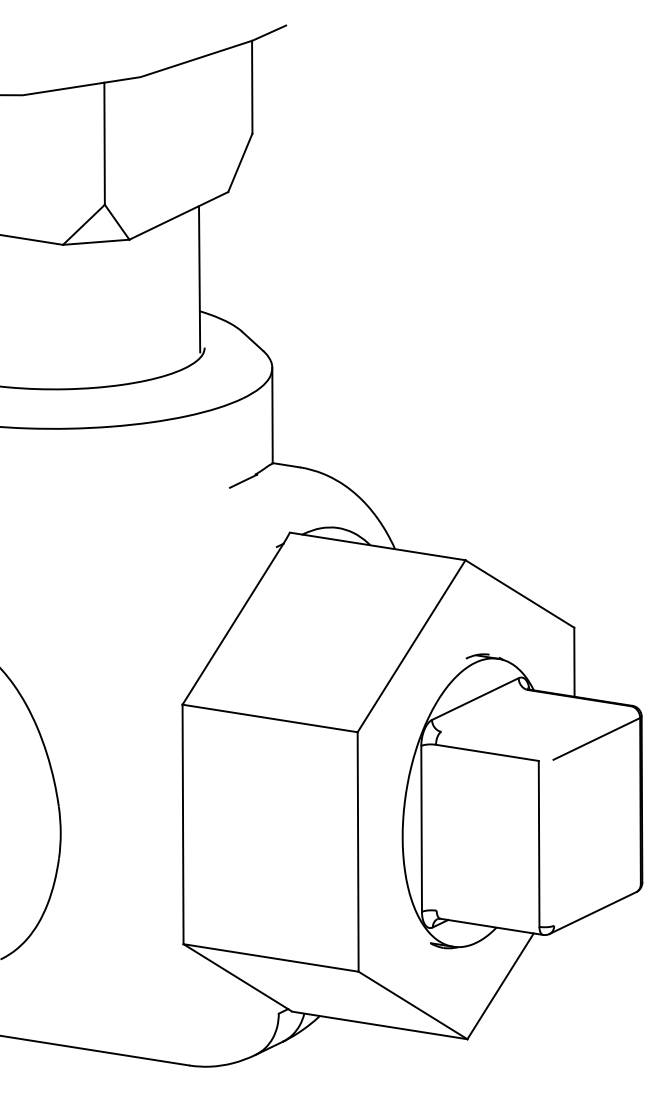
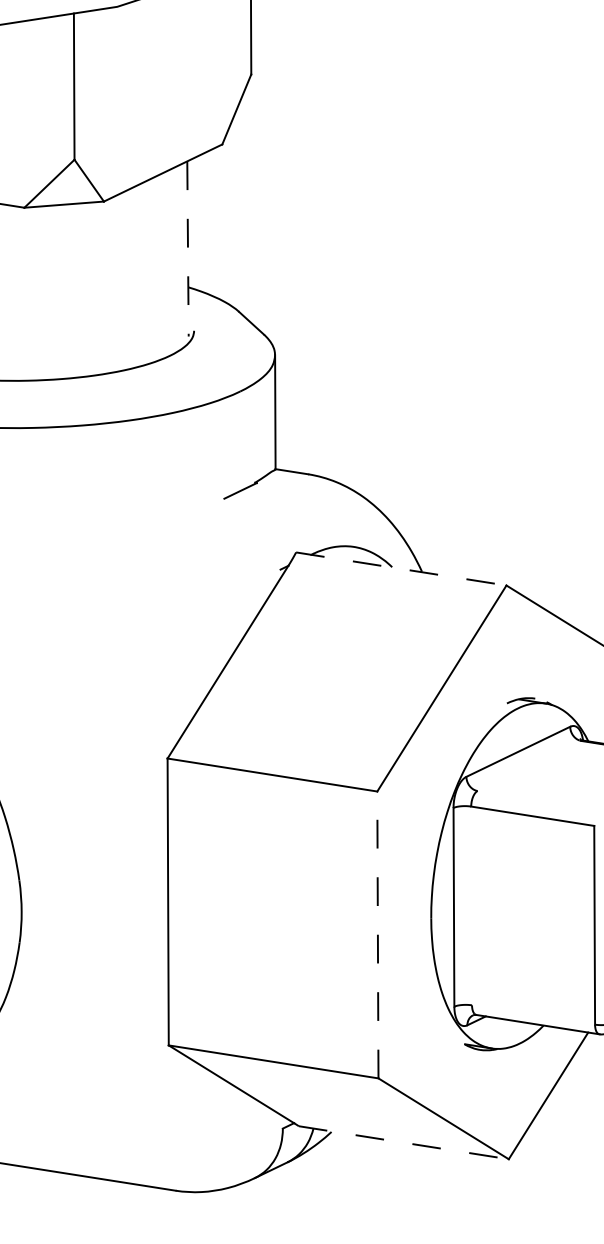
line: (199, 279) -> (187, 249), solid -> dashed
line: (377, 546) -> (401, 569), solid -> dashed
line: (358, 851) -> (378, 934), solid -> dashed
line: (379, 1025) -> (403, 1142), solid -> dashed

